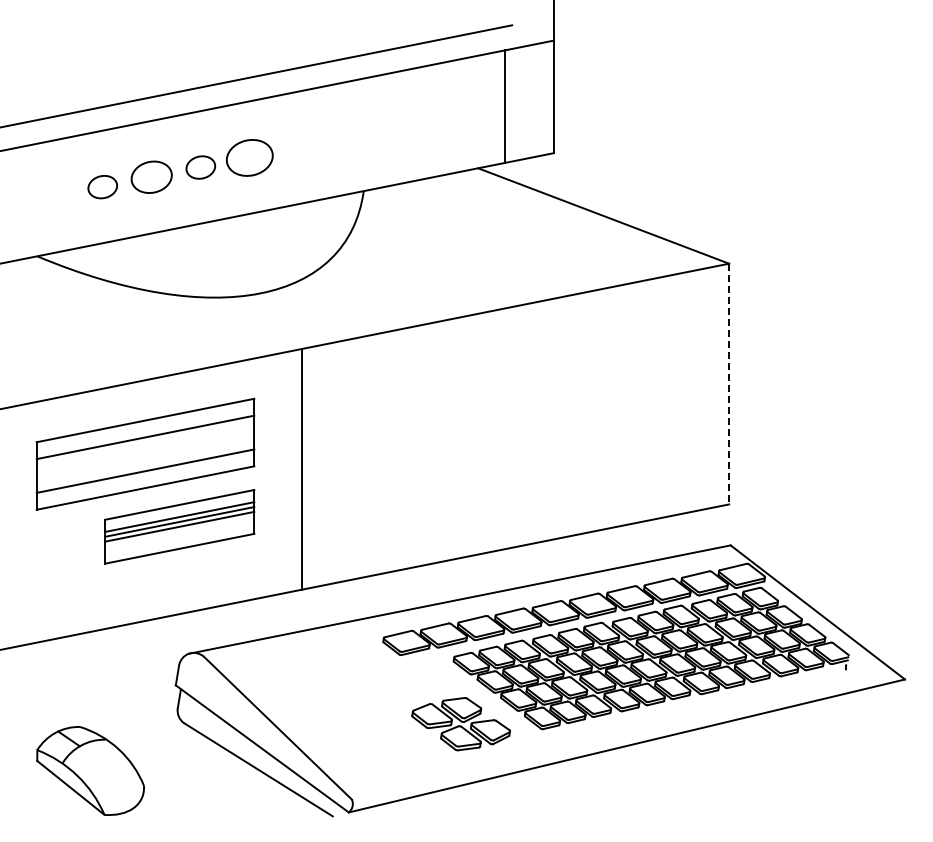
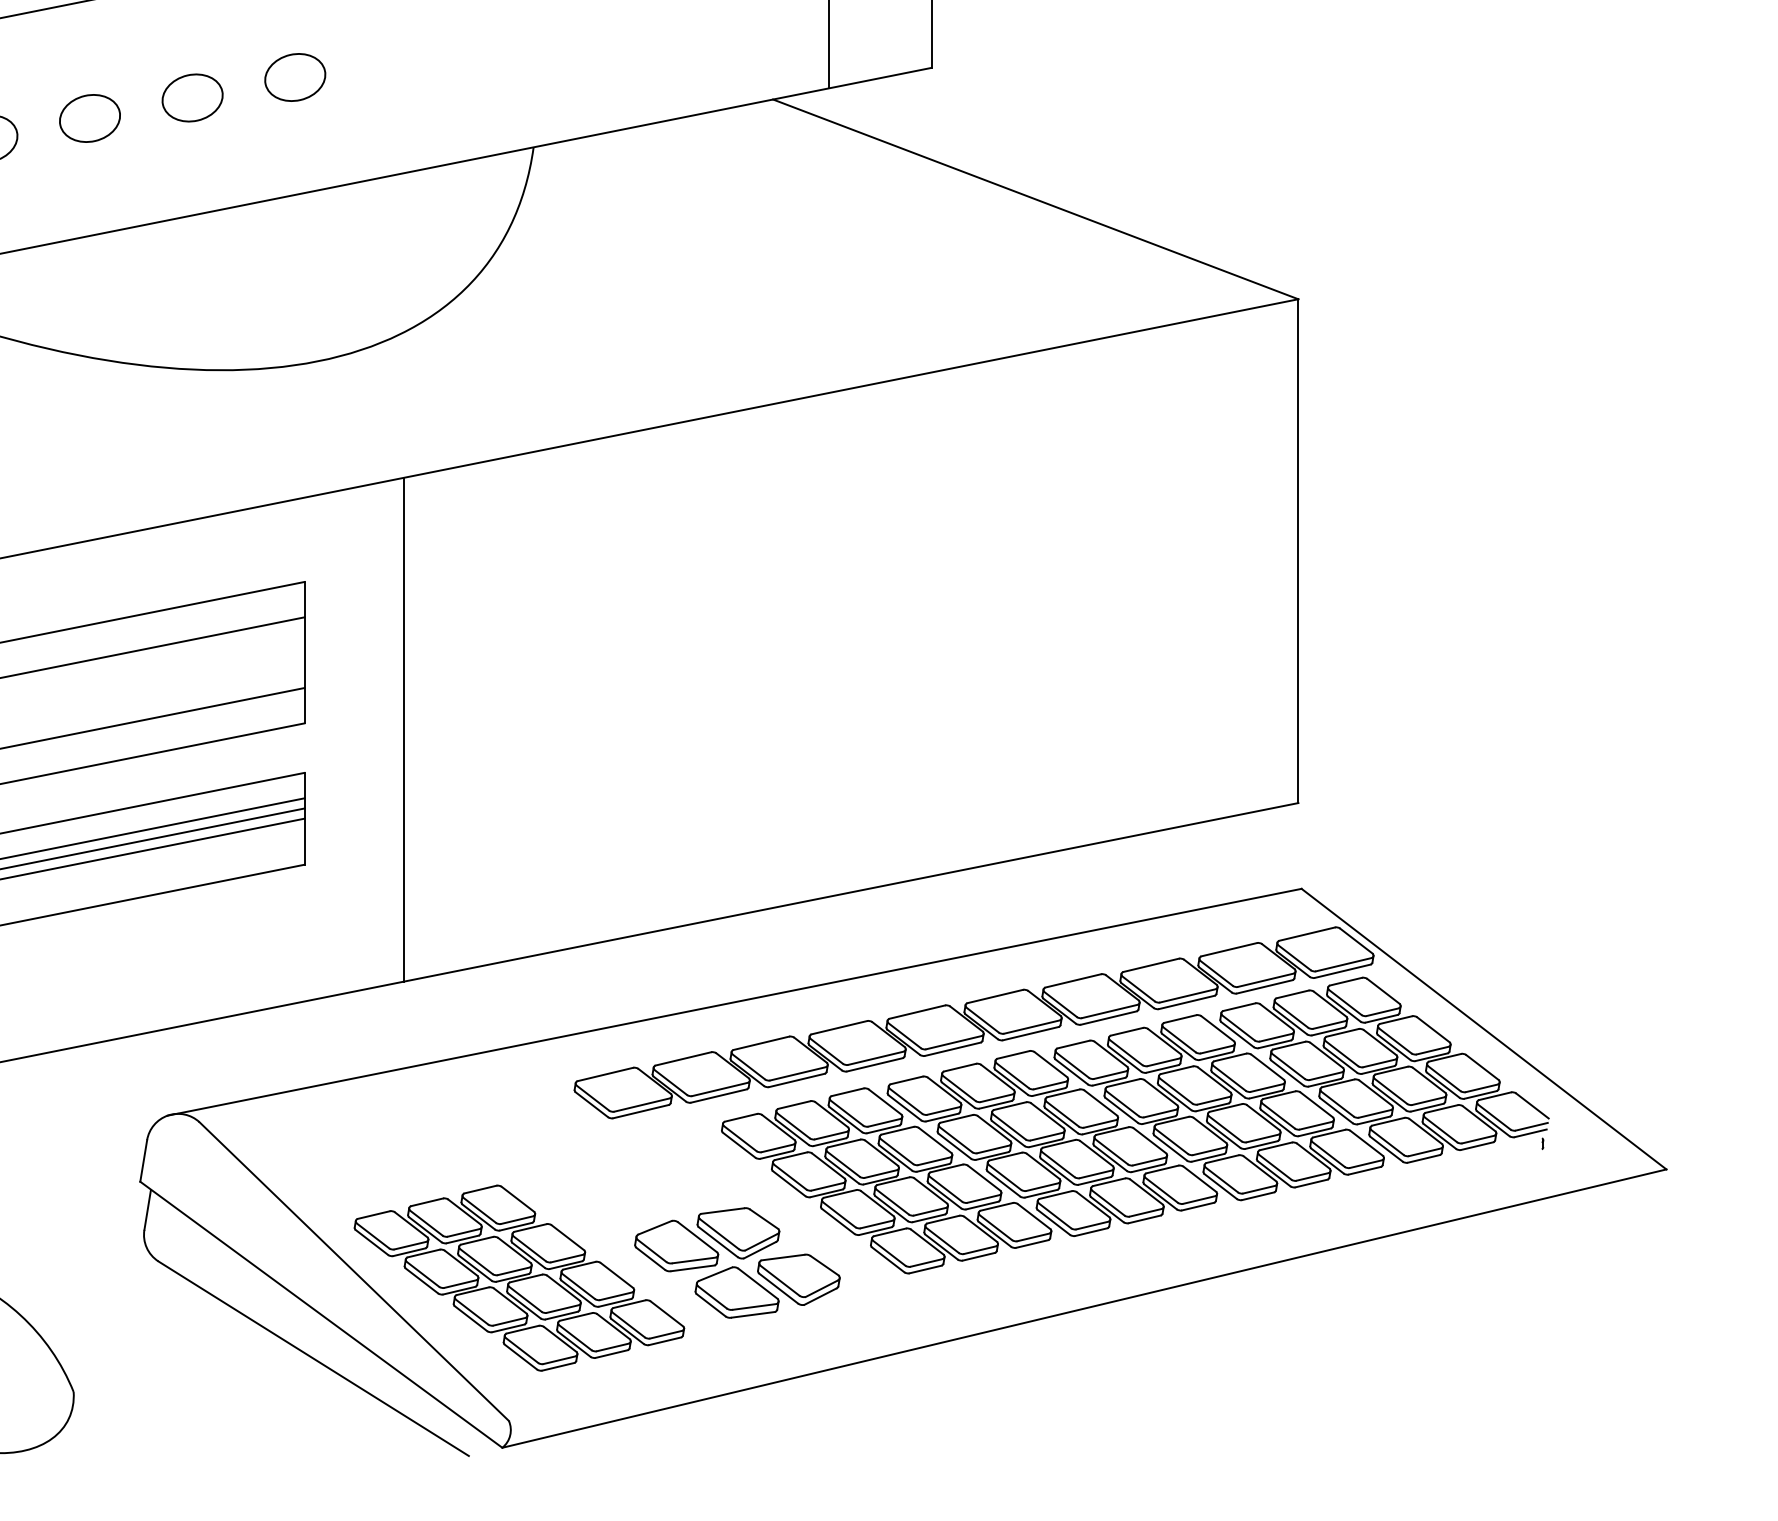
part: (249, 157) -> (294, 76), size x0.62
part: (151, 177) -> (89, 118), size x0.71
line: (729, 384) -> (1299, 552), dashed -> solid
part: (356, 731) -> (518, 1278), added

